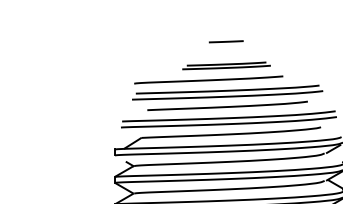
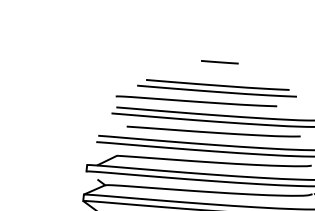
part: (226, 65) -> (217, 87), size x1.67

